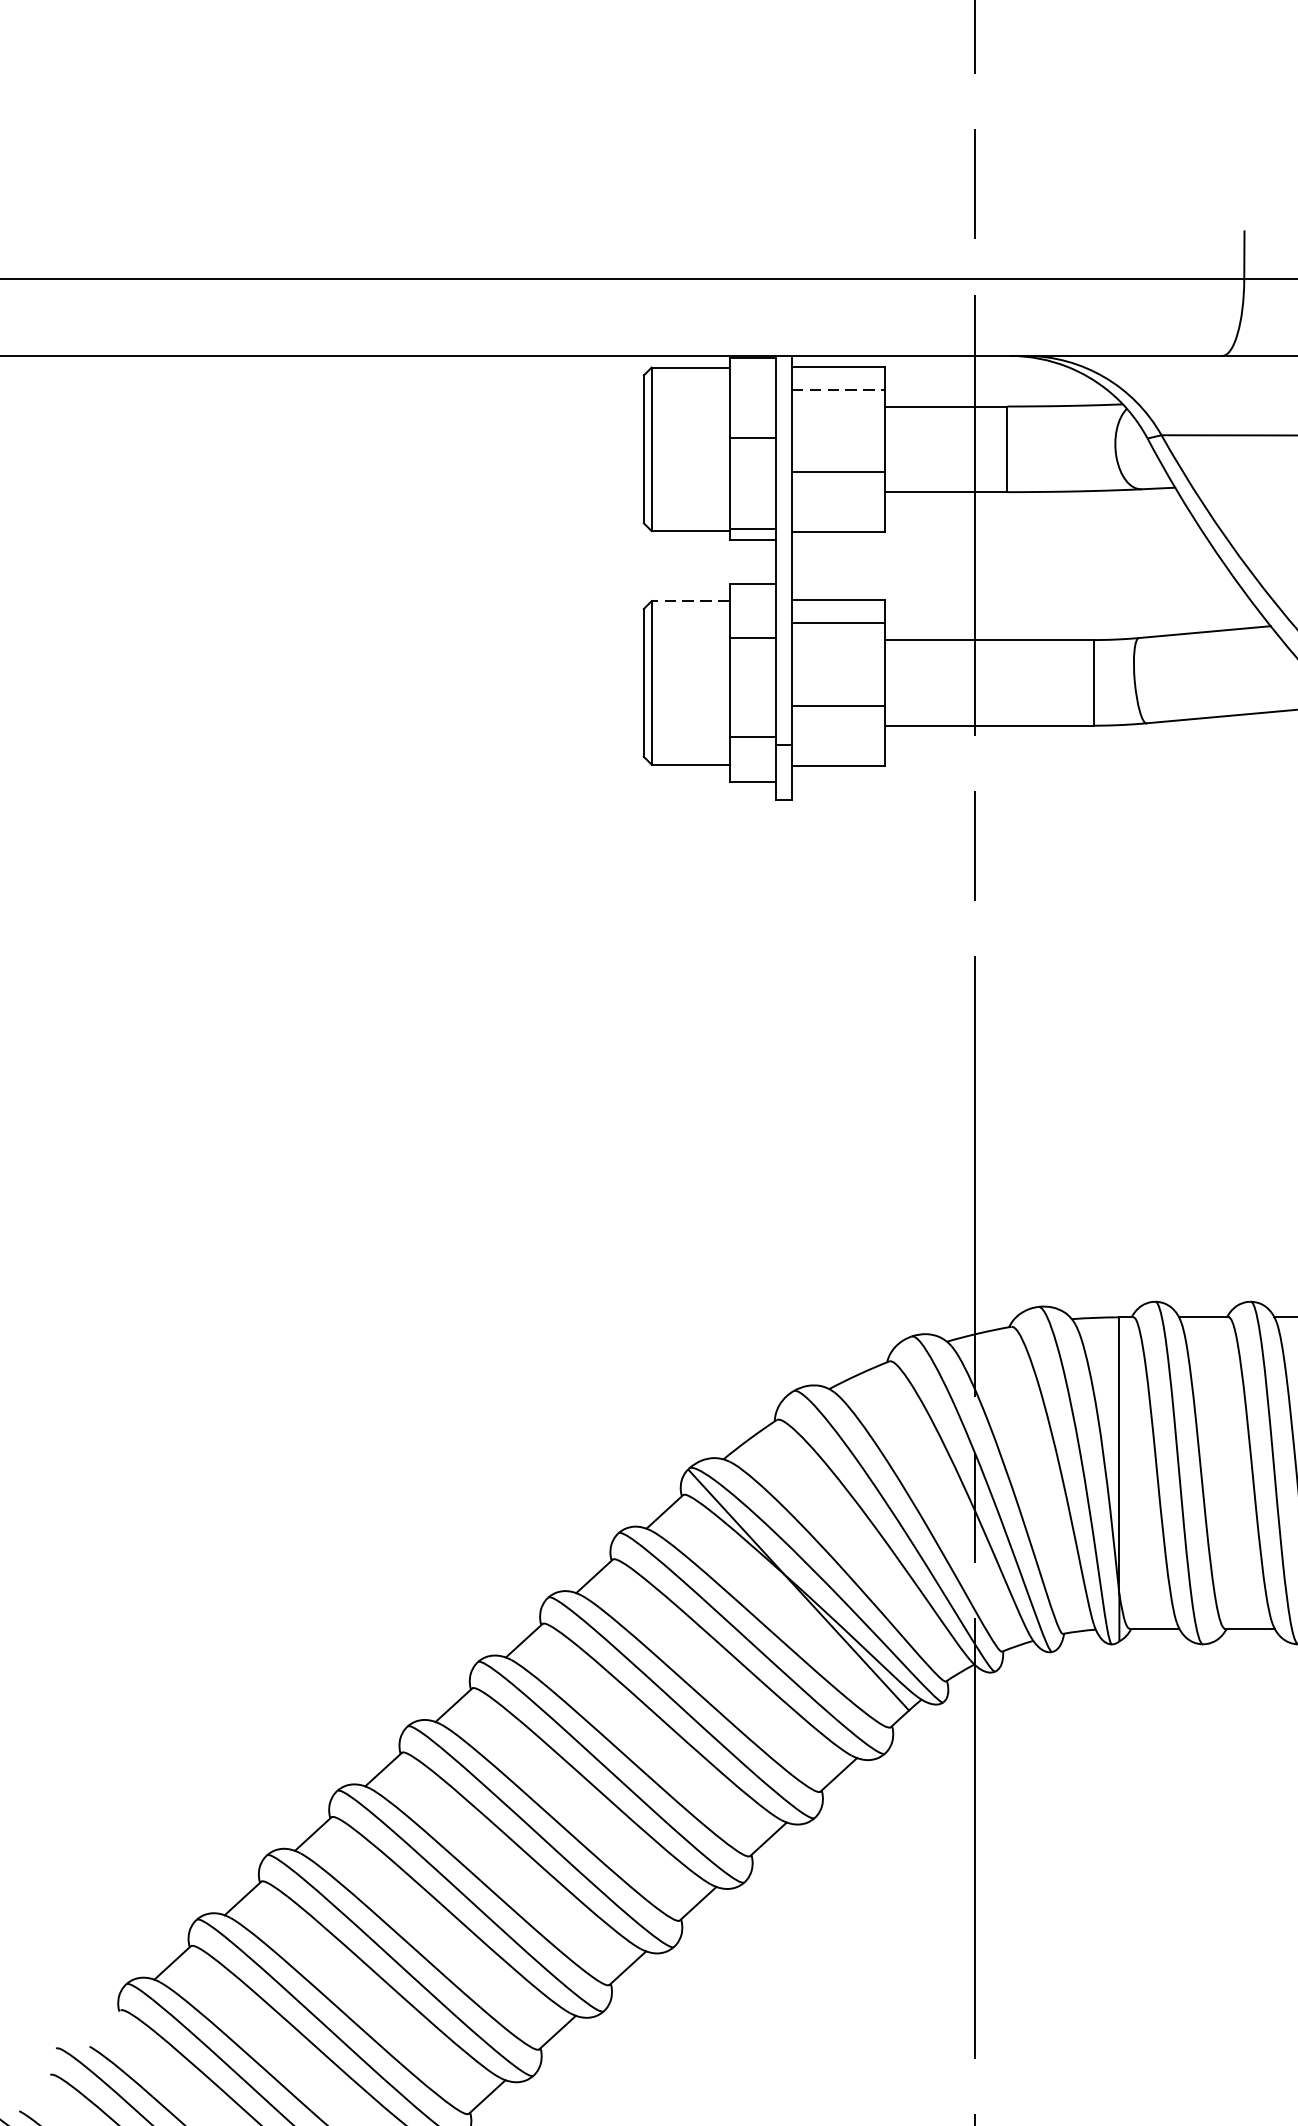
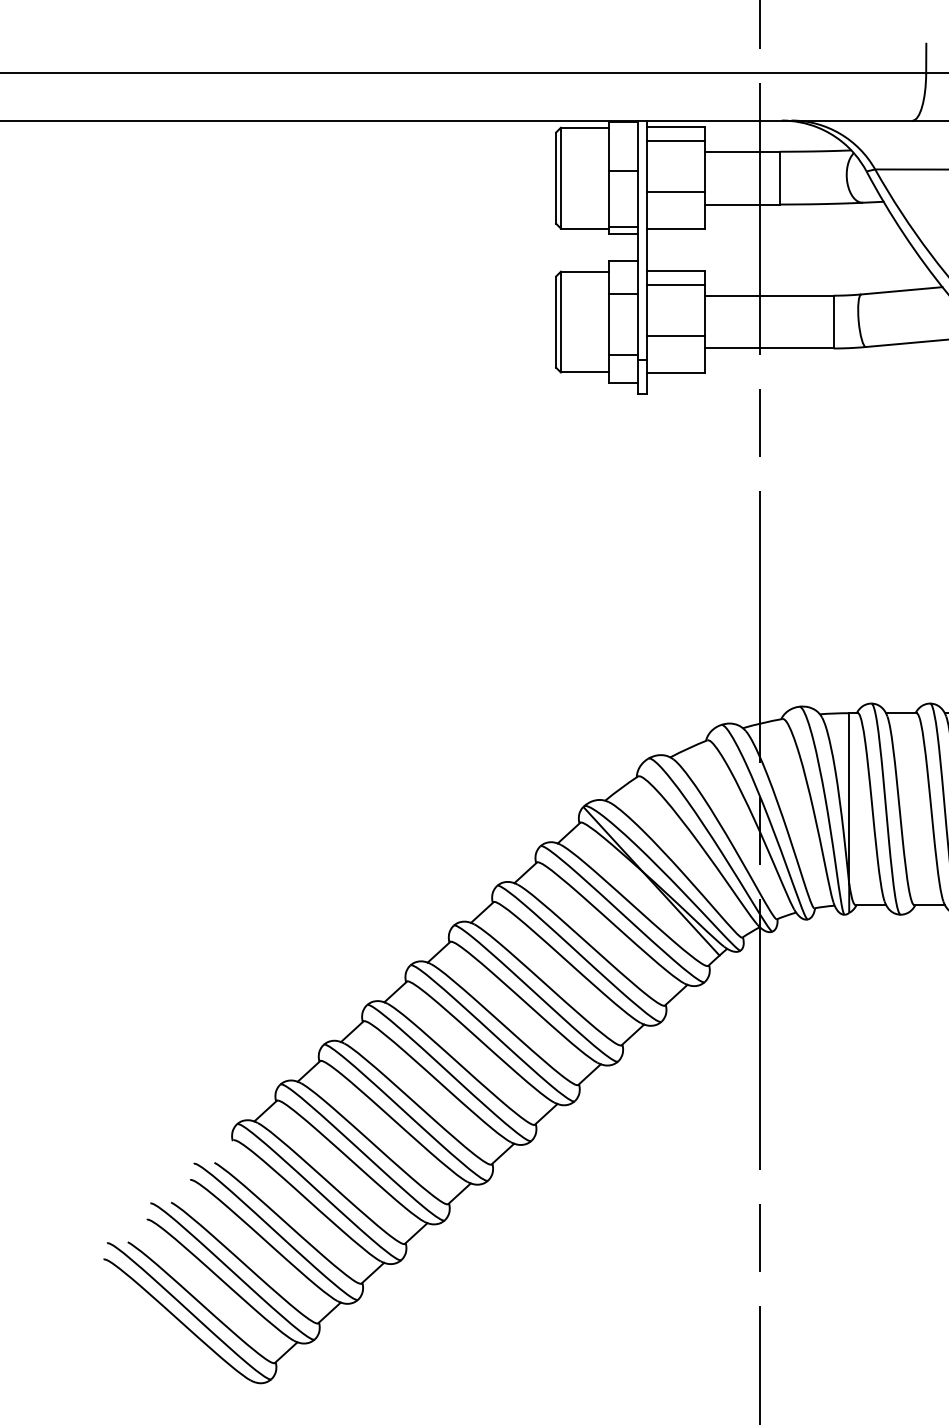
line: (839, 389) -> (676, 141), dashed -> solid
line: (689, 600) -> (584, 271), dashed -> solid

